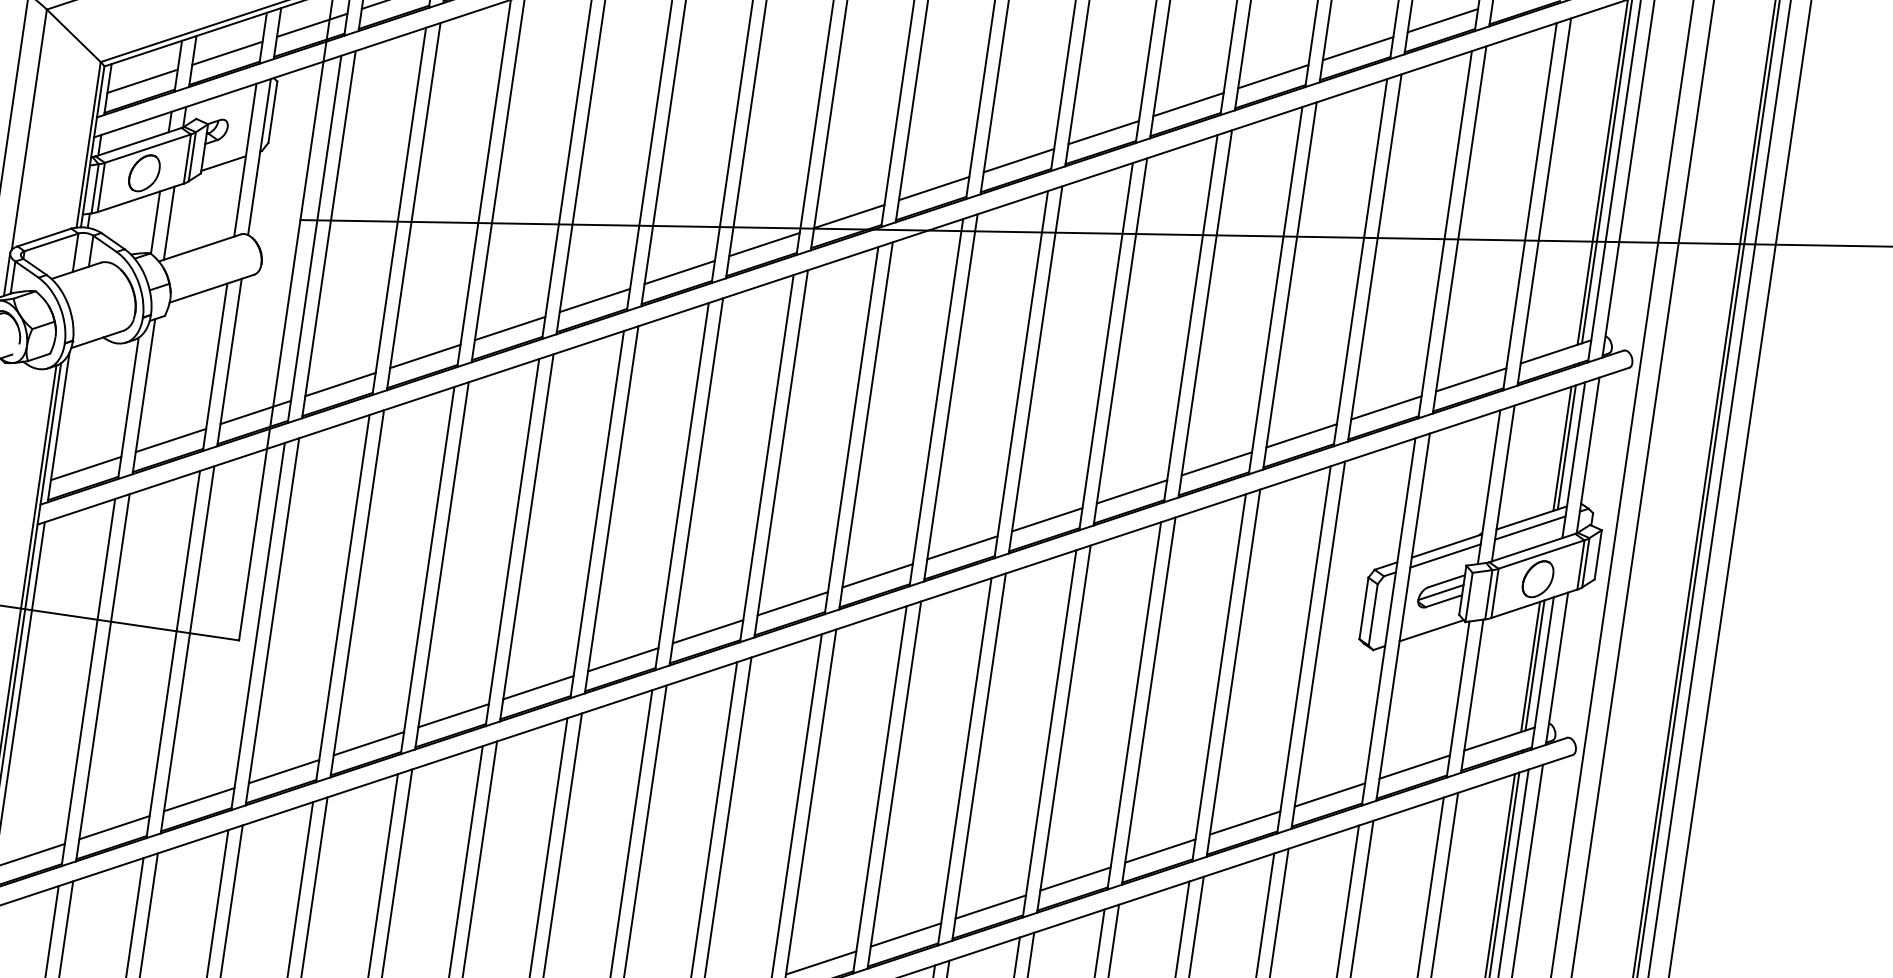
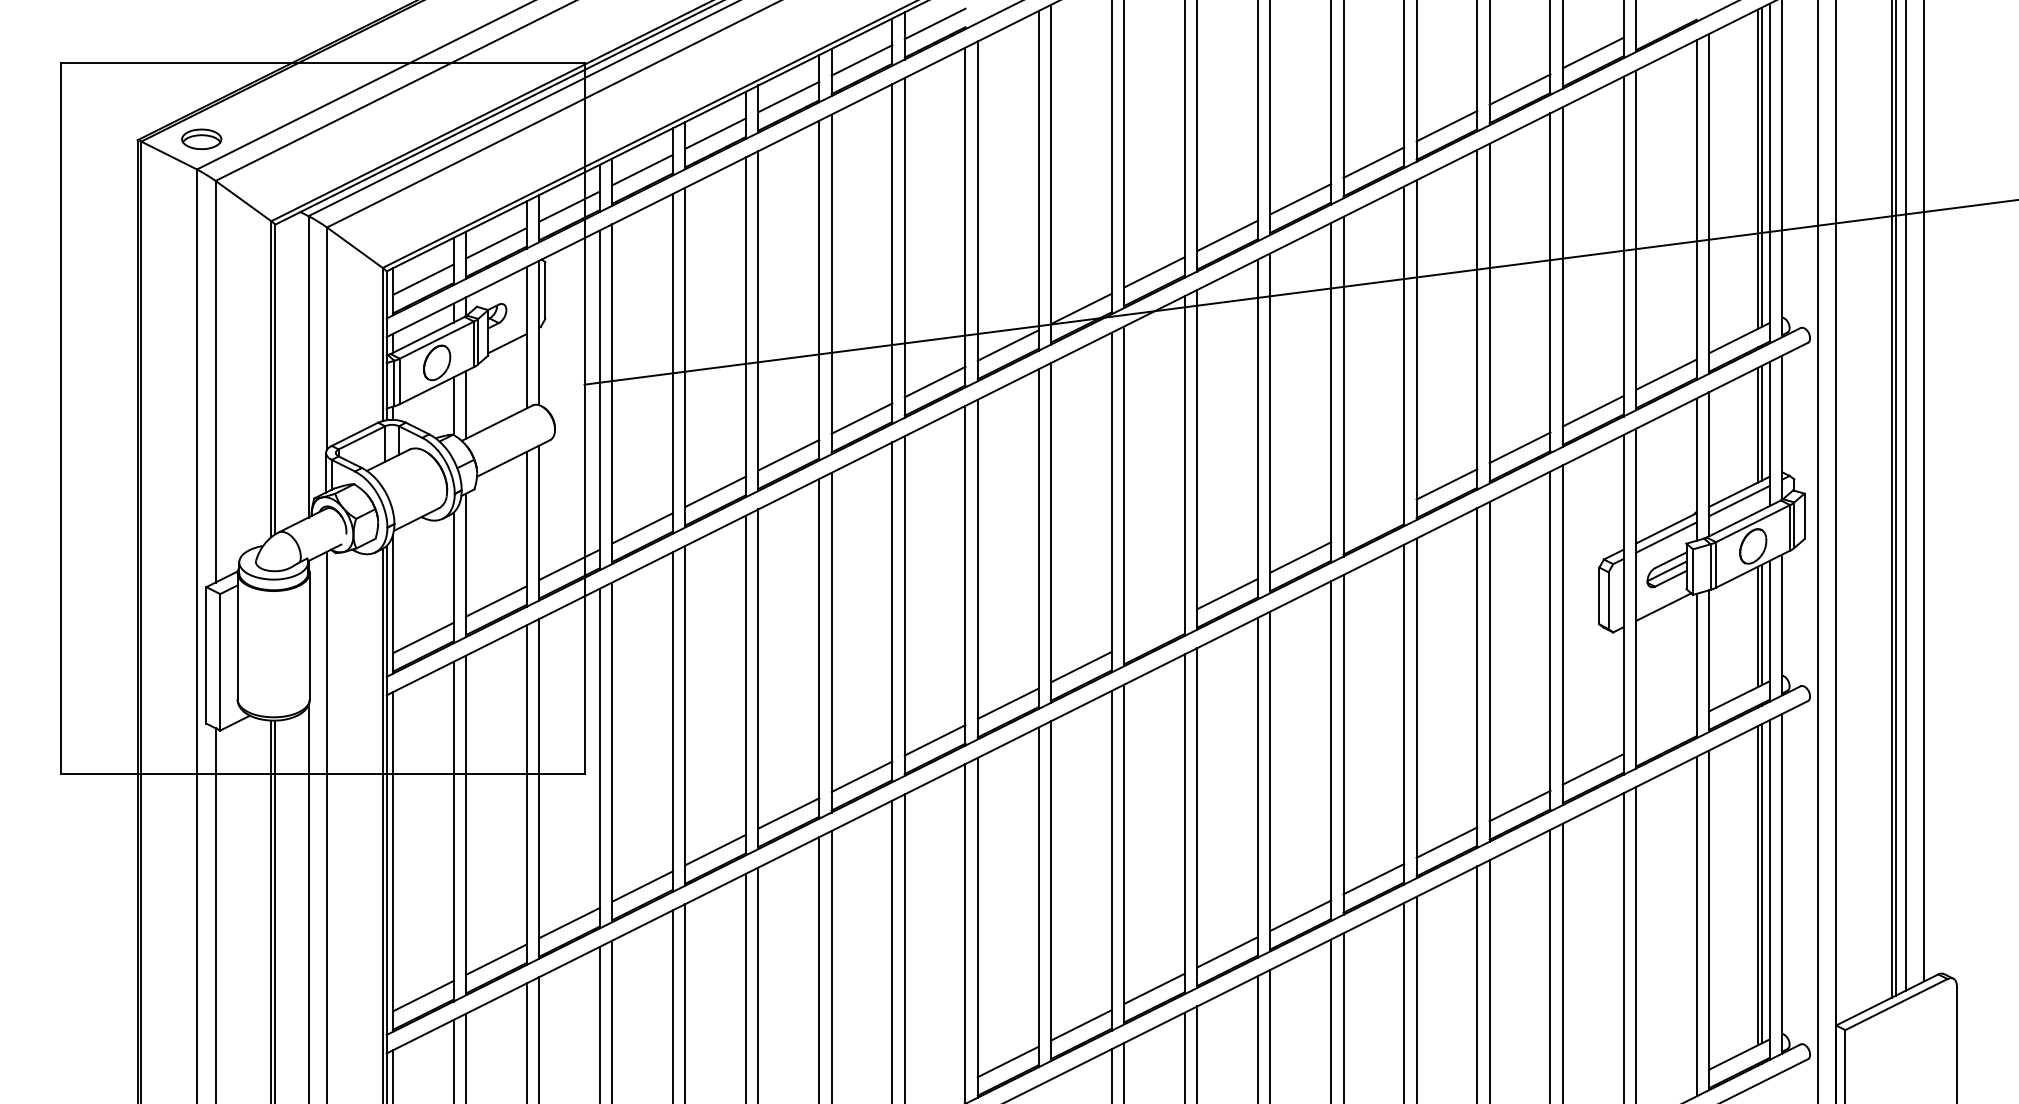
line: (1131, 491) -> (1373, 520), removed
line: (877, 575) -> (1154, 630), removed
line: (1415, 766) -> (1666, 732), removed

